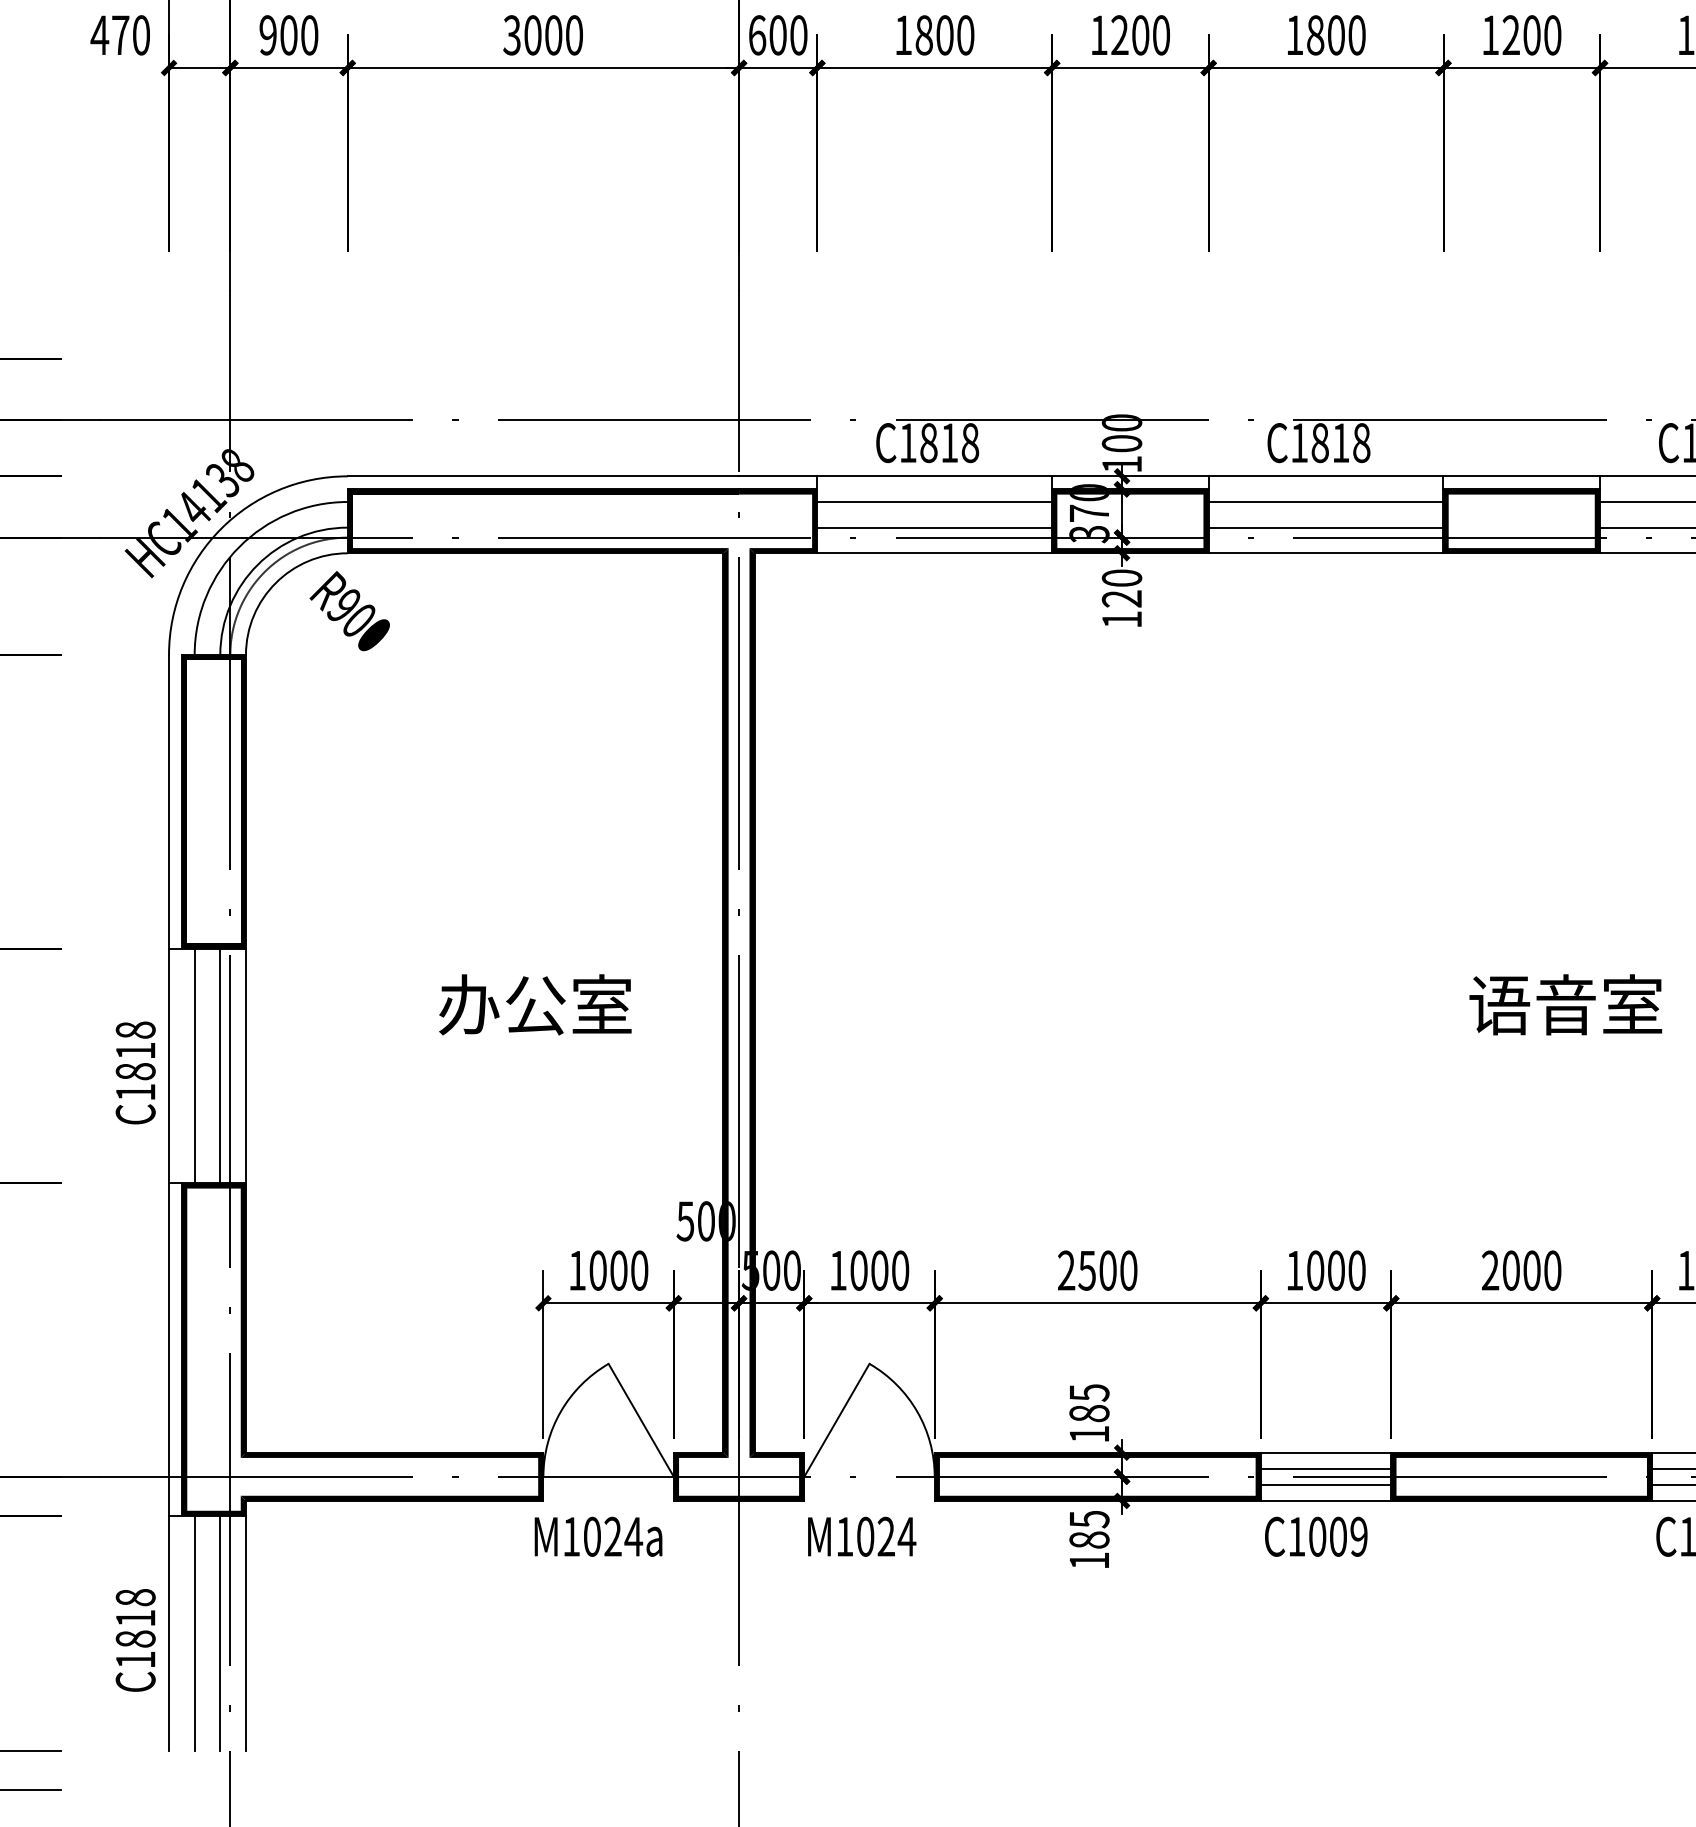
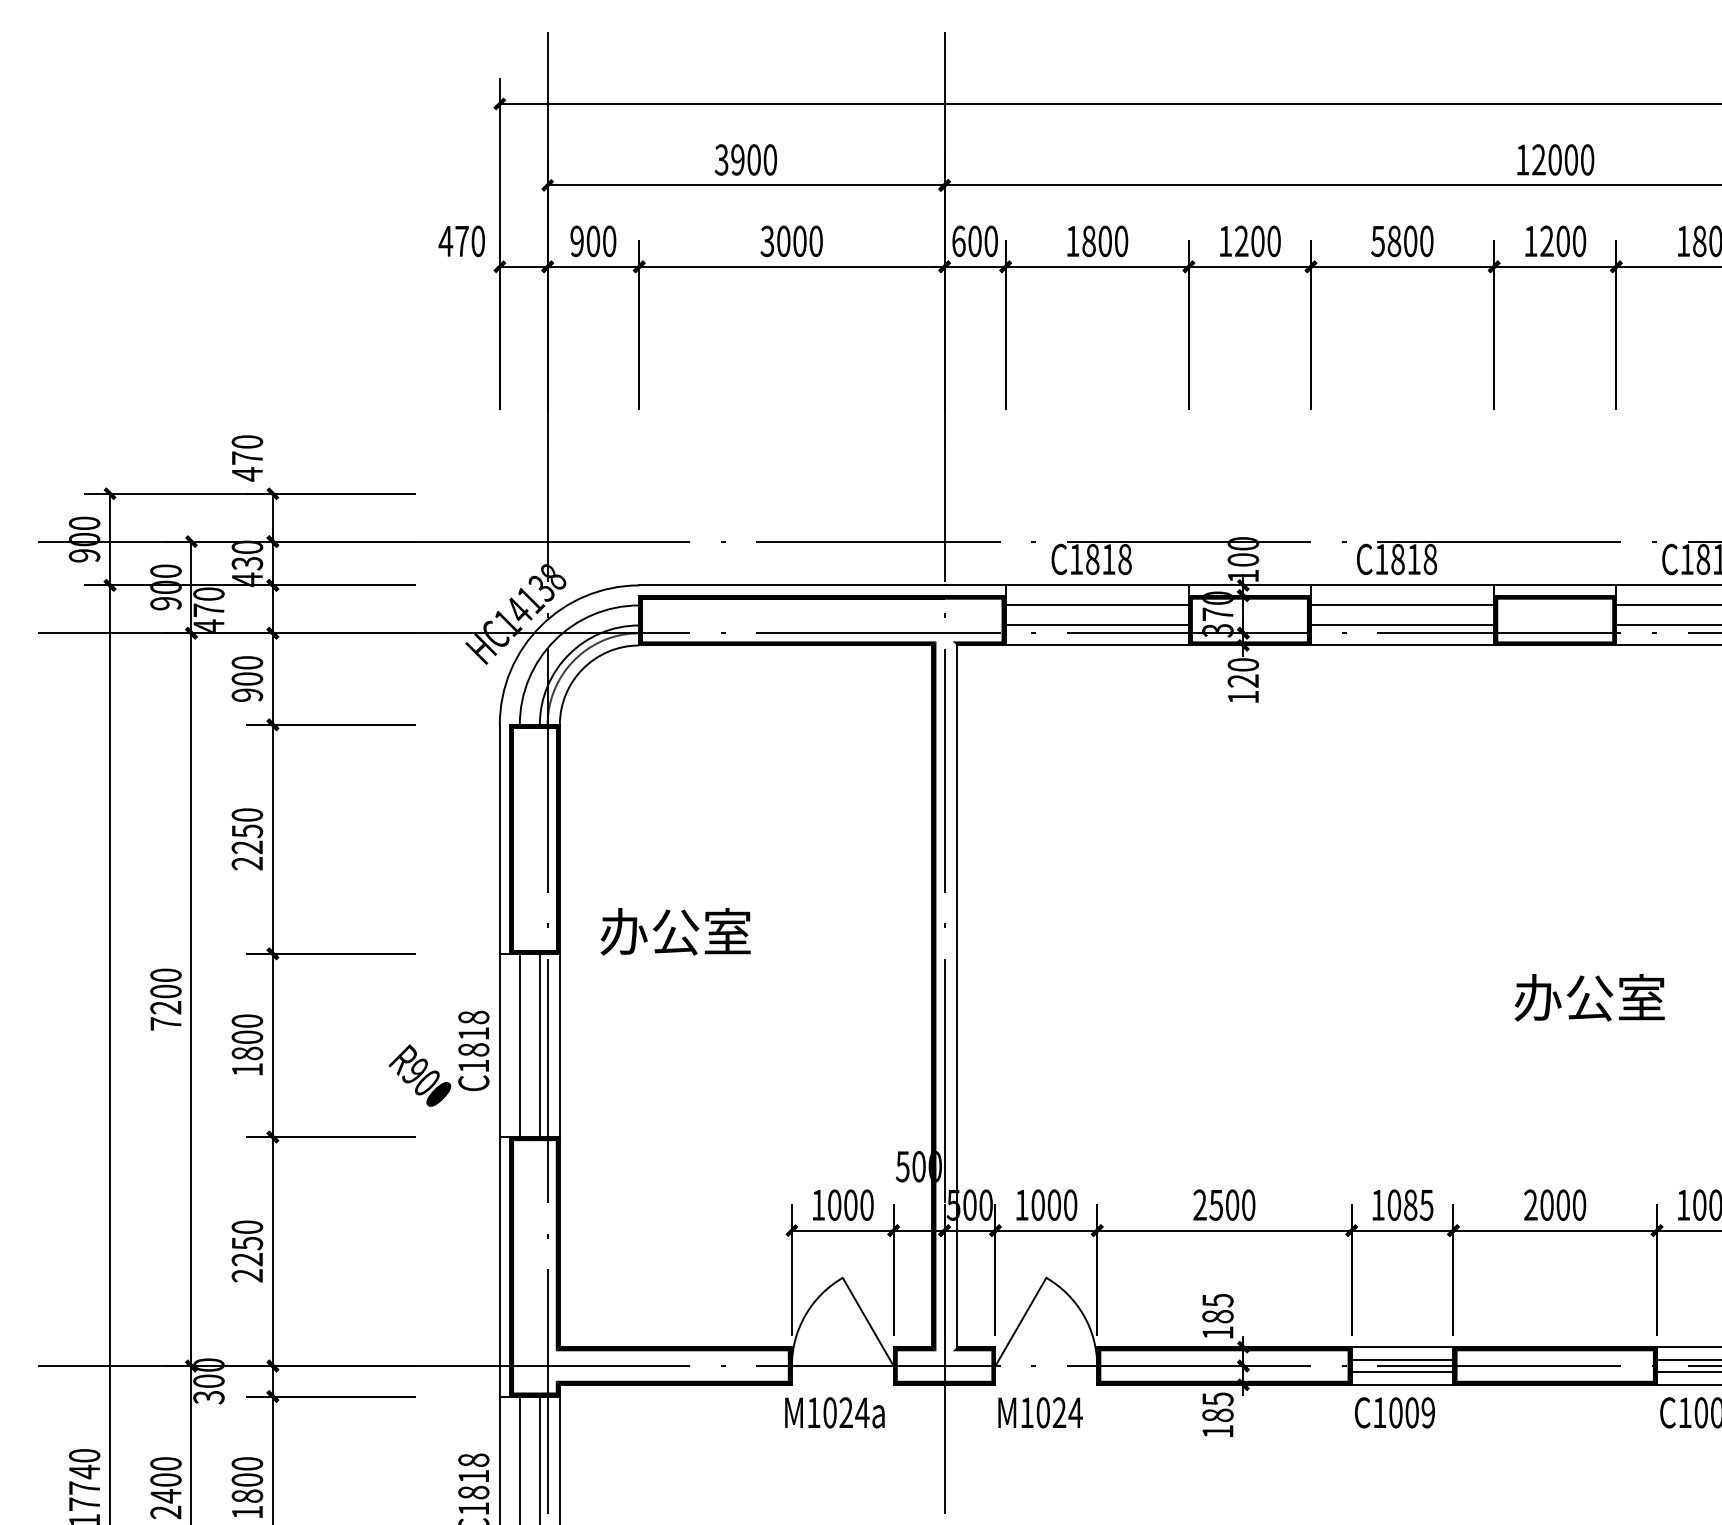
text: (1293, 35) -> (1377, 241), 1800 -> 5800
text: (349, 611) -> (419, 1075), moved
fill: (751, 1003) -> (954, 996), removed
text: (535, 1004) -> (675, 931), moved
text: (1532, 1004) -> (1563, 997), 语音室 -> 办公室
text: (1346, 1269) -> (1418, 1204), 1000 -> 1085

